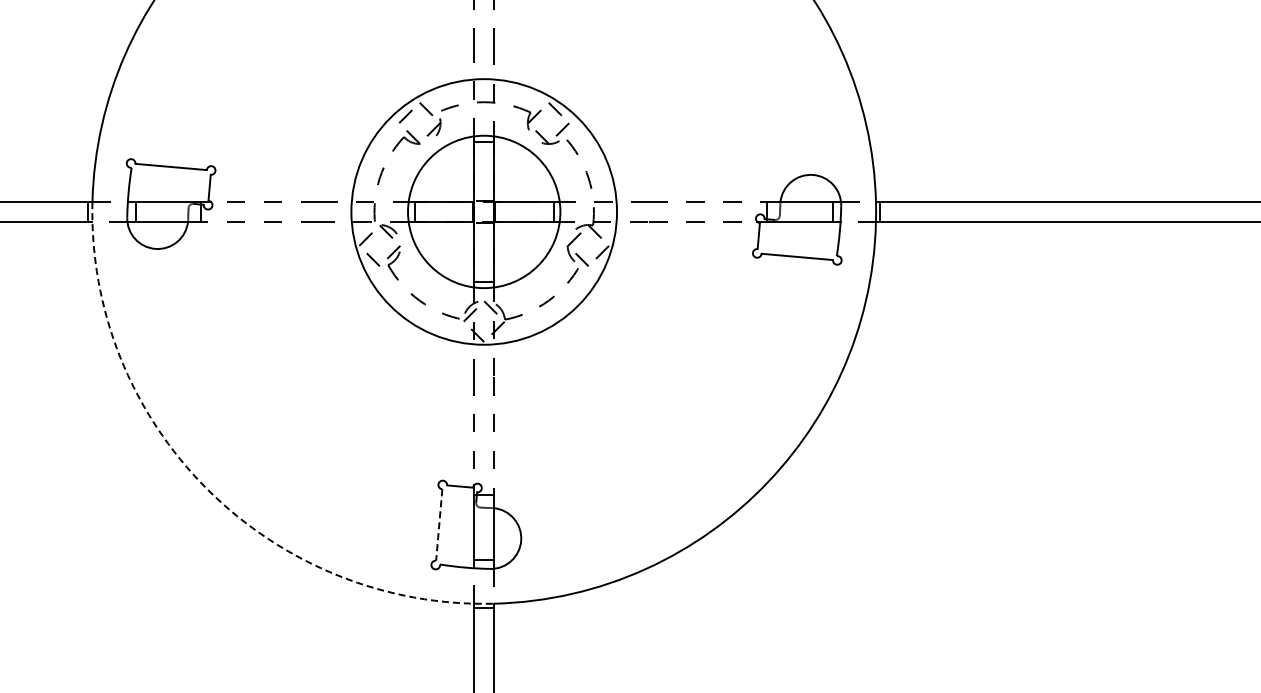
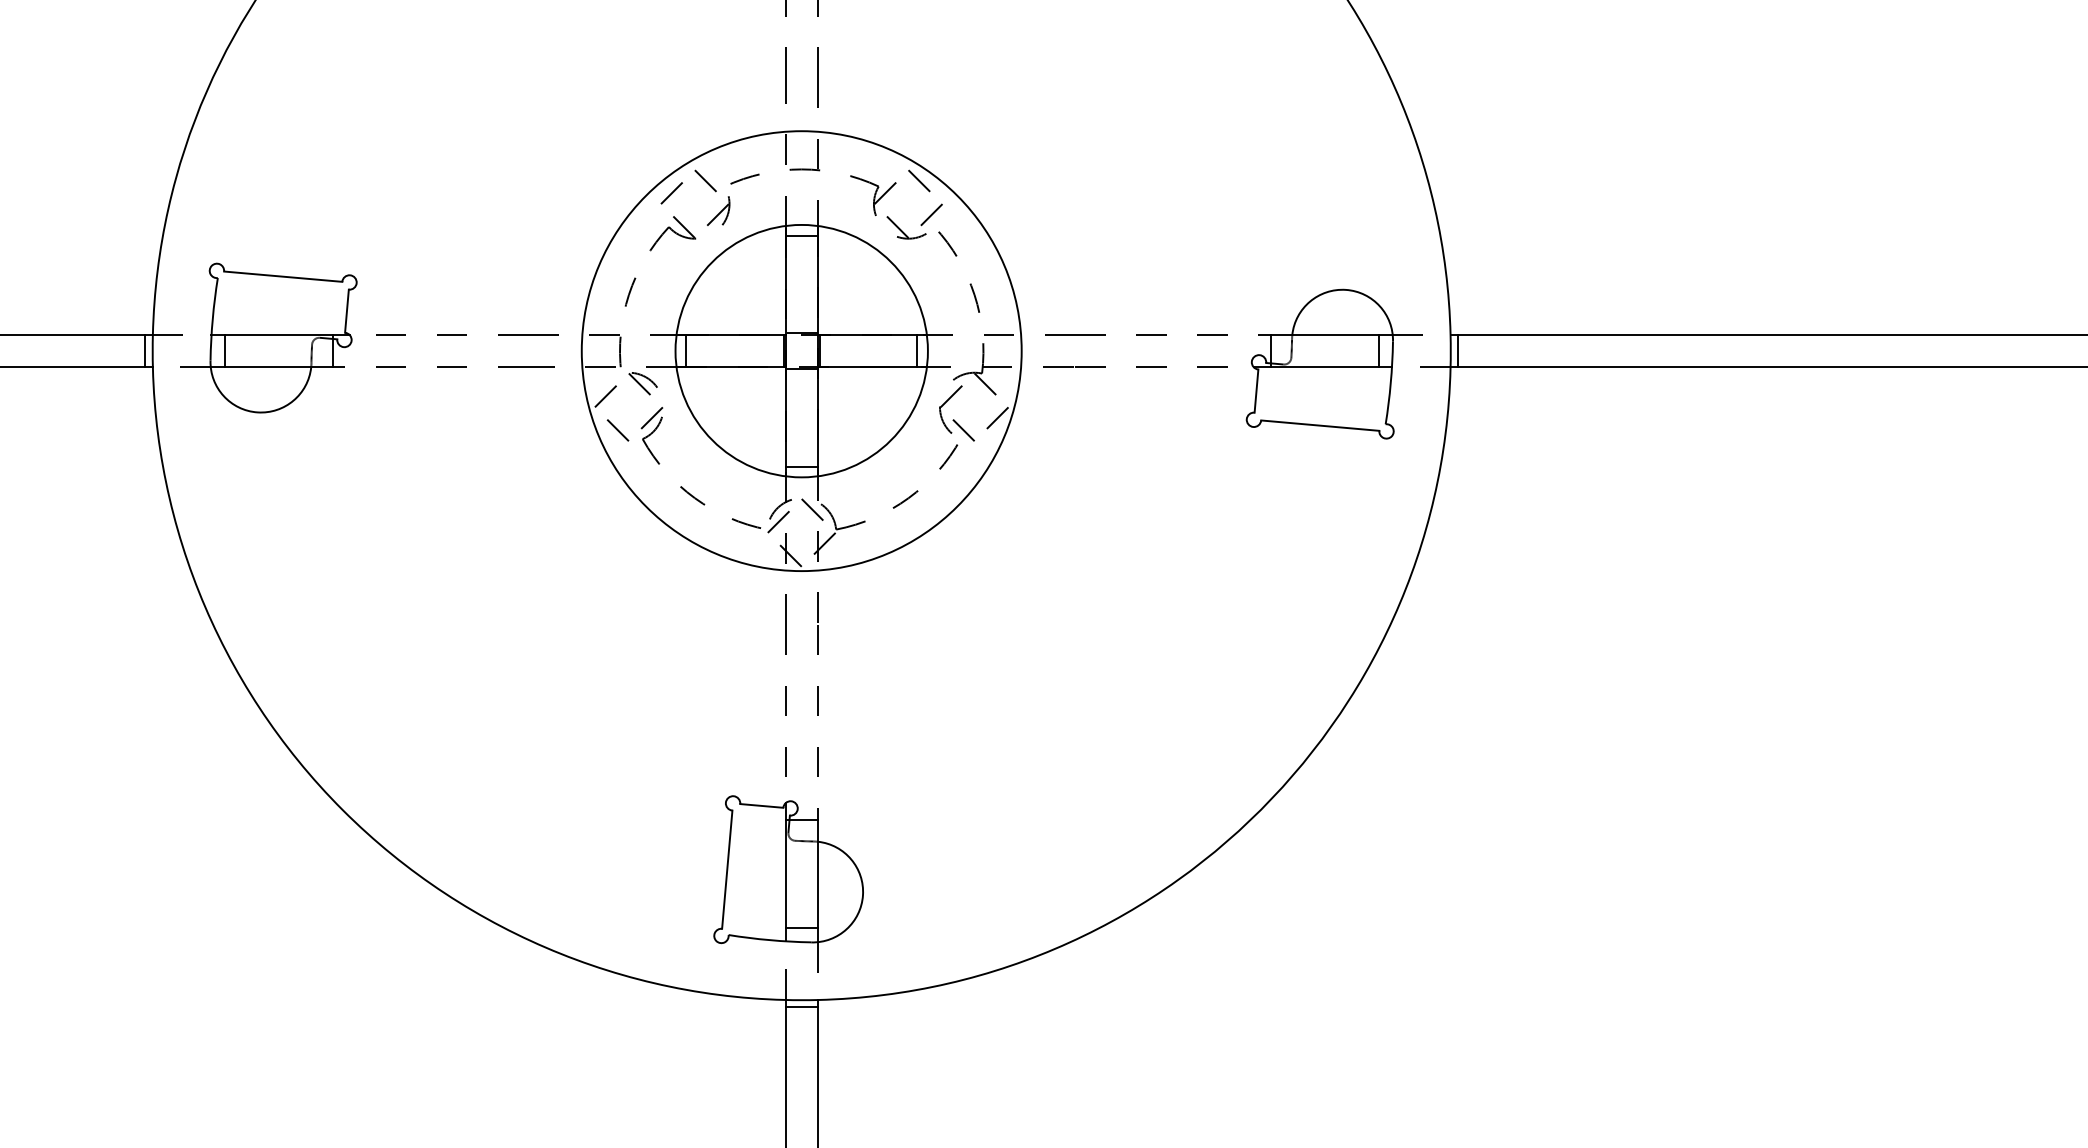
arc: (207, 489) -> (343, 810), dashed -> solid
line: (439, 525) -> (727, 870), dashed -> solid

